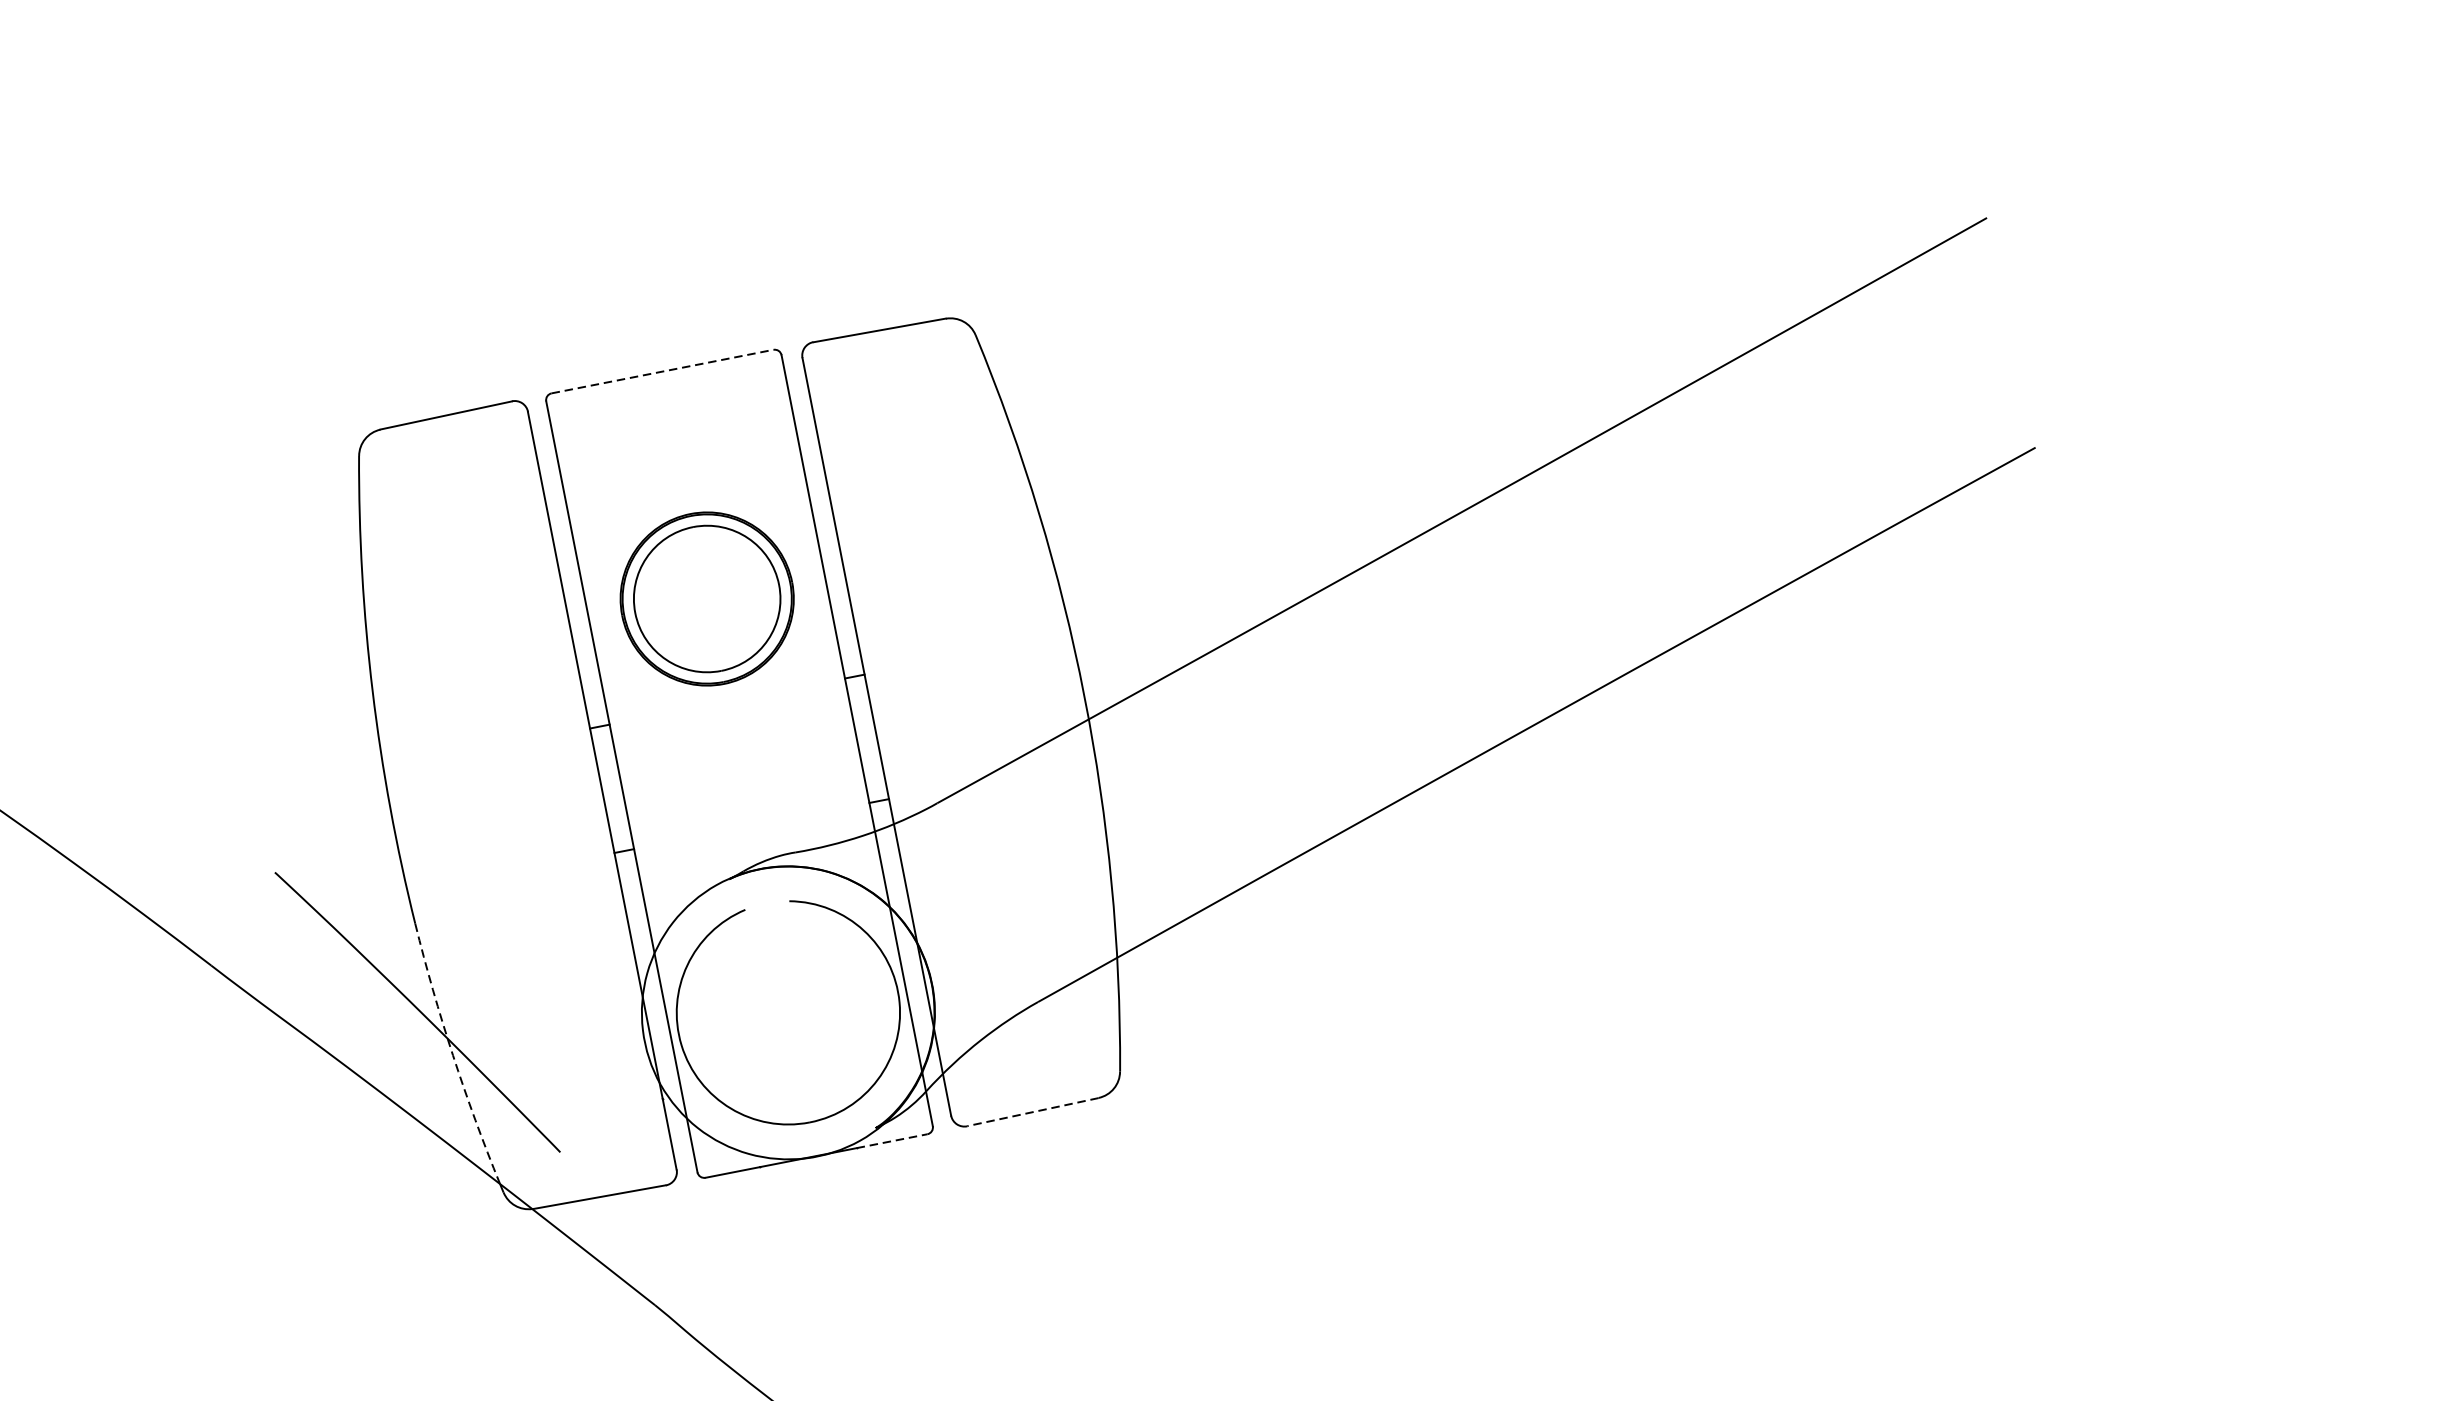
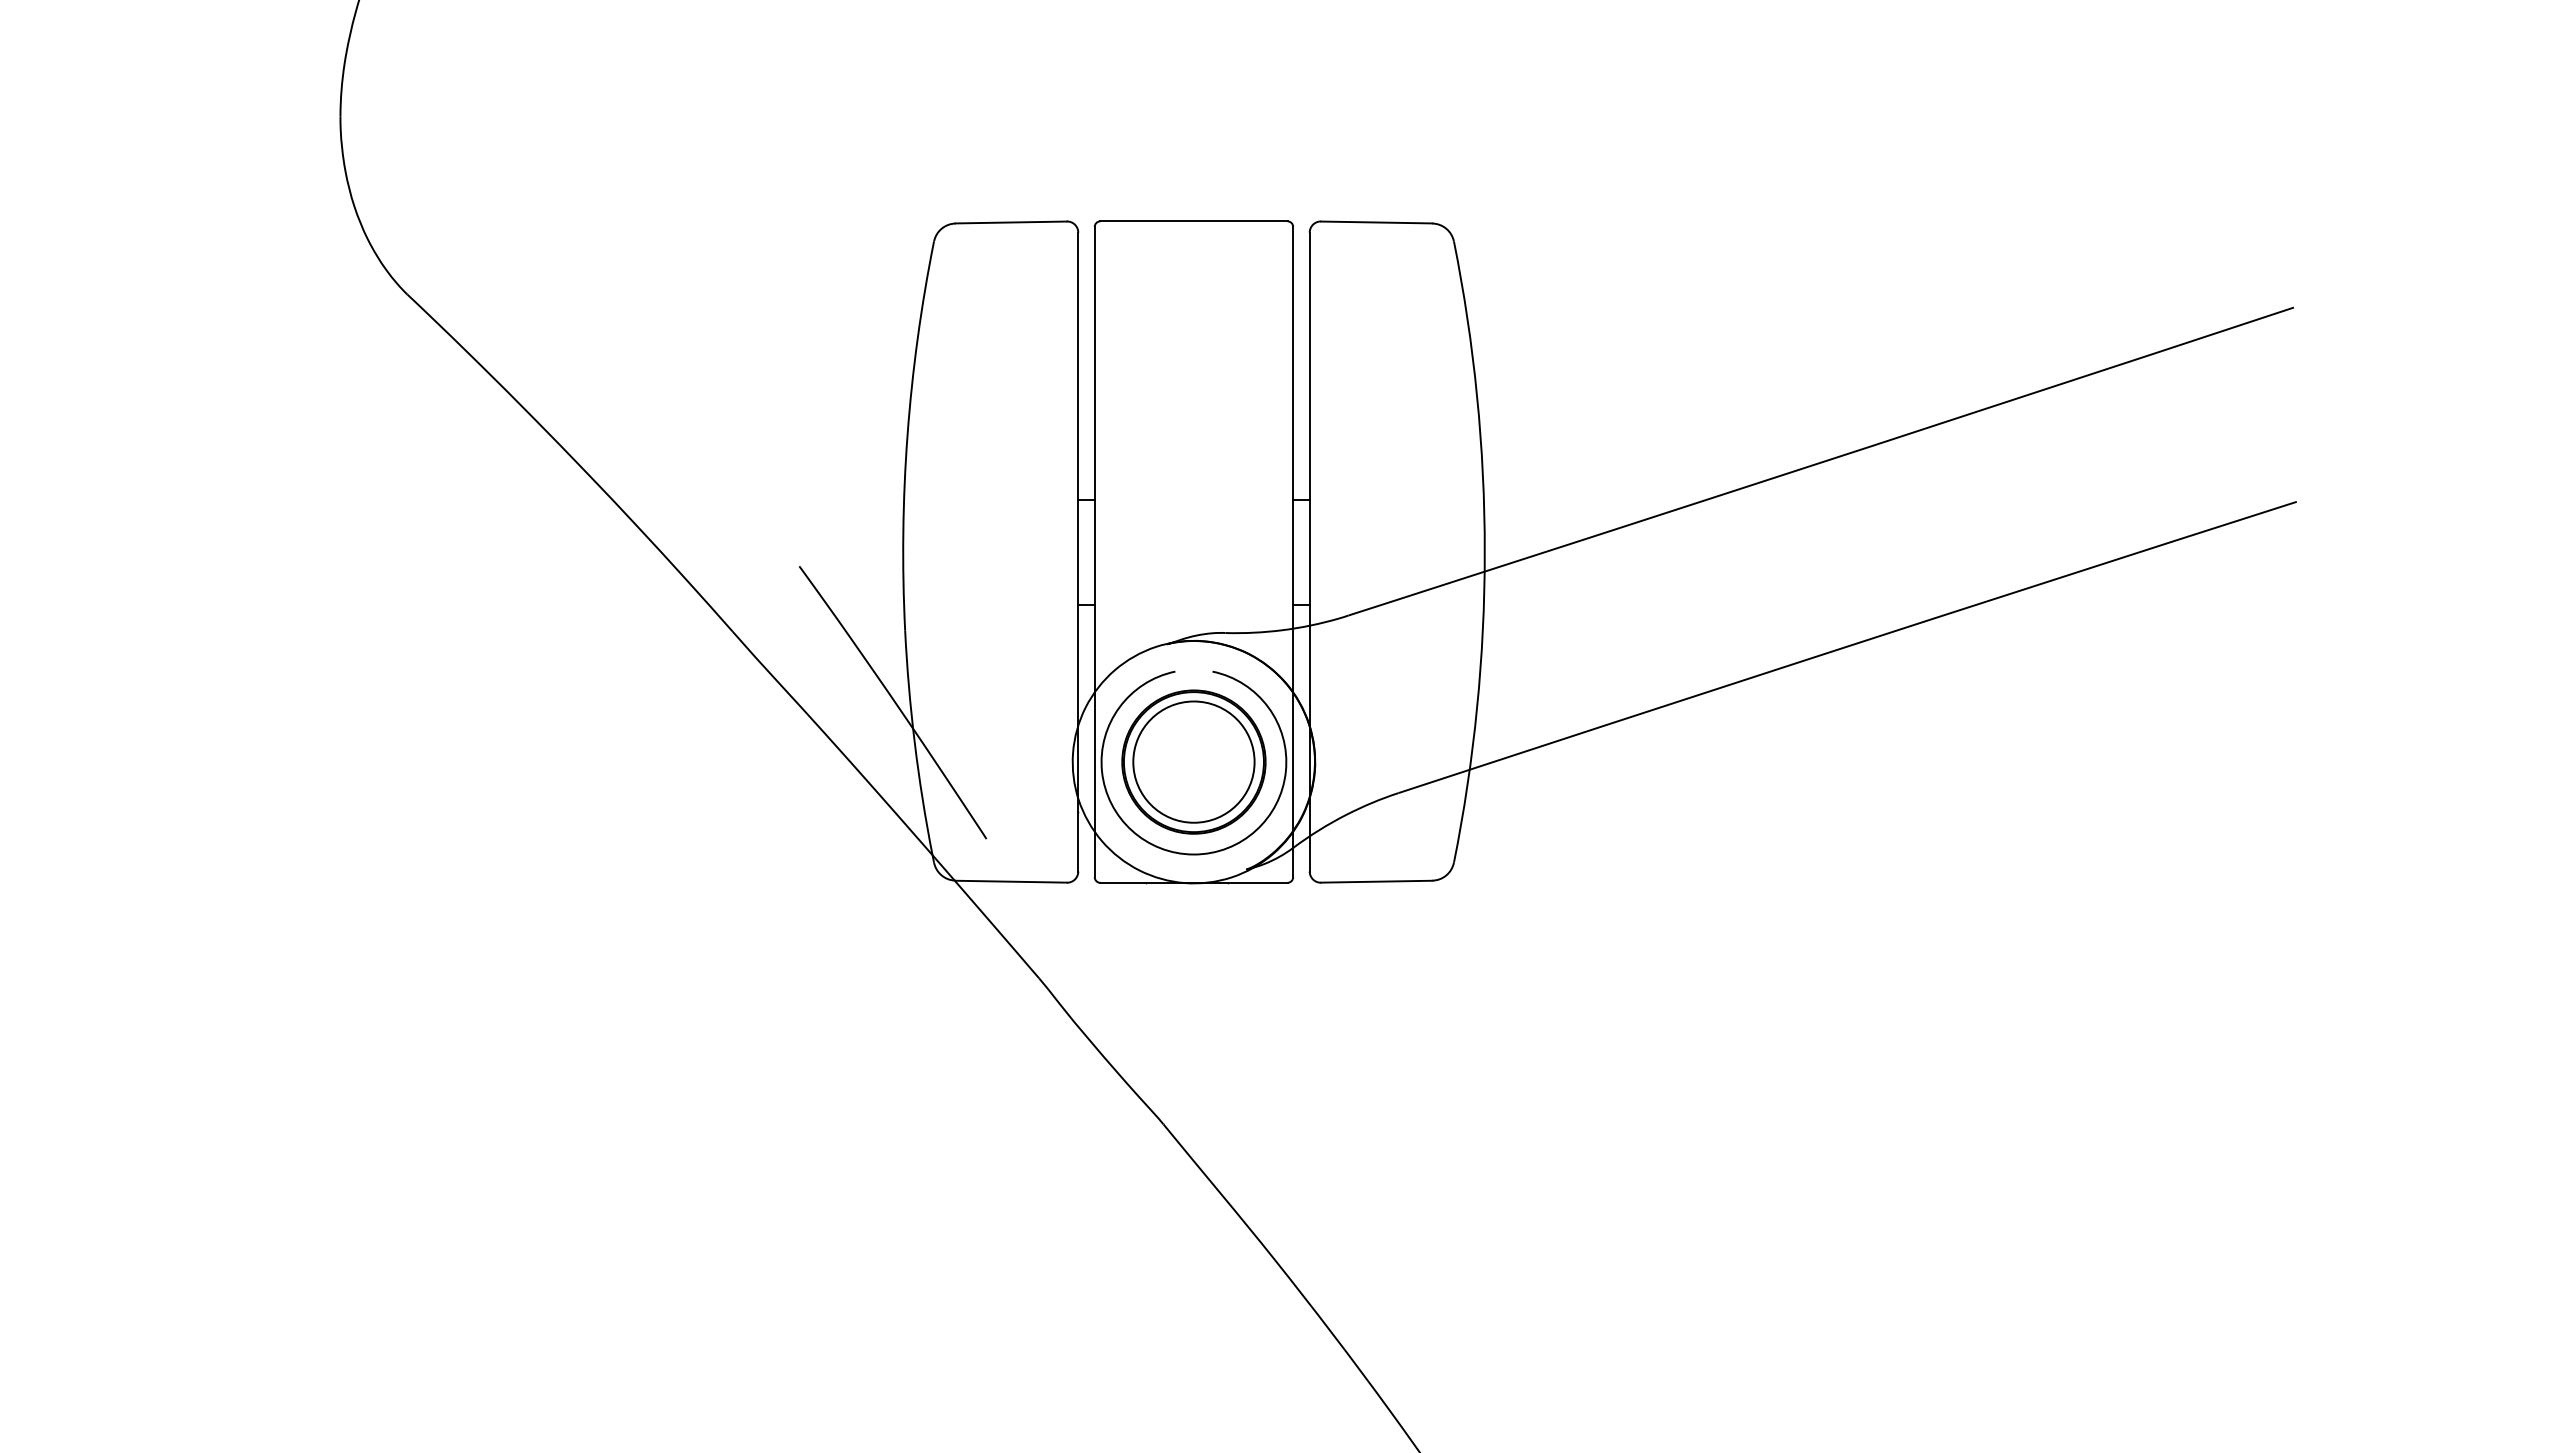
line: (662, 371) -> (1193, 221), dashed -> solid
part: (706, 598) -> (1193, 761), moved
arc: (452, 1055) -> (914, 743), dashed -> solid
line: (1032, 1111) -> (1376, 881), dashed -> solid
line: (891, 1140) -> (1257, 882), dashed -> solid

